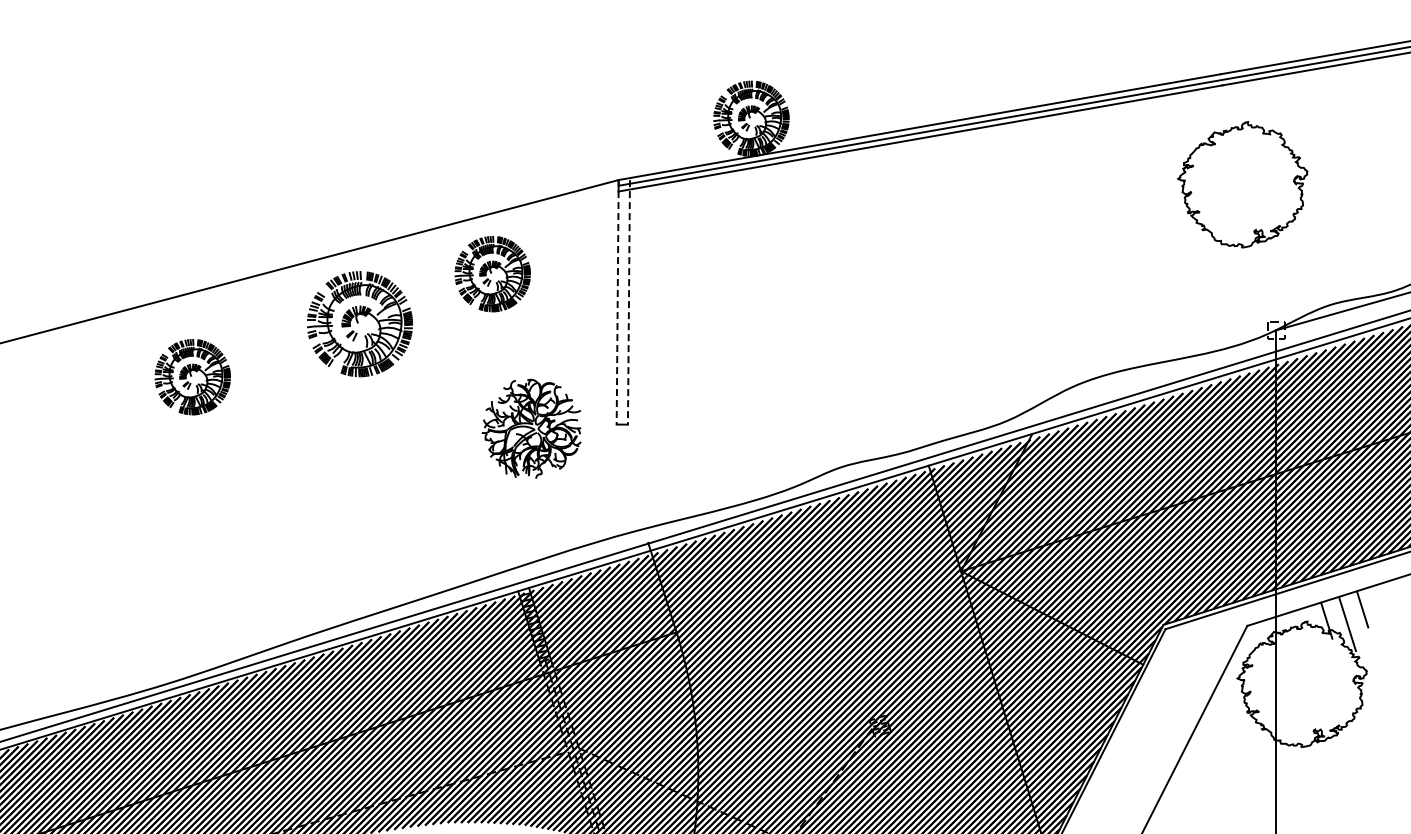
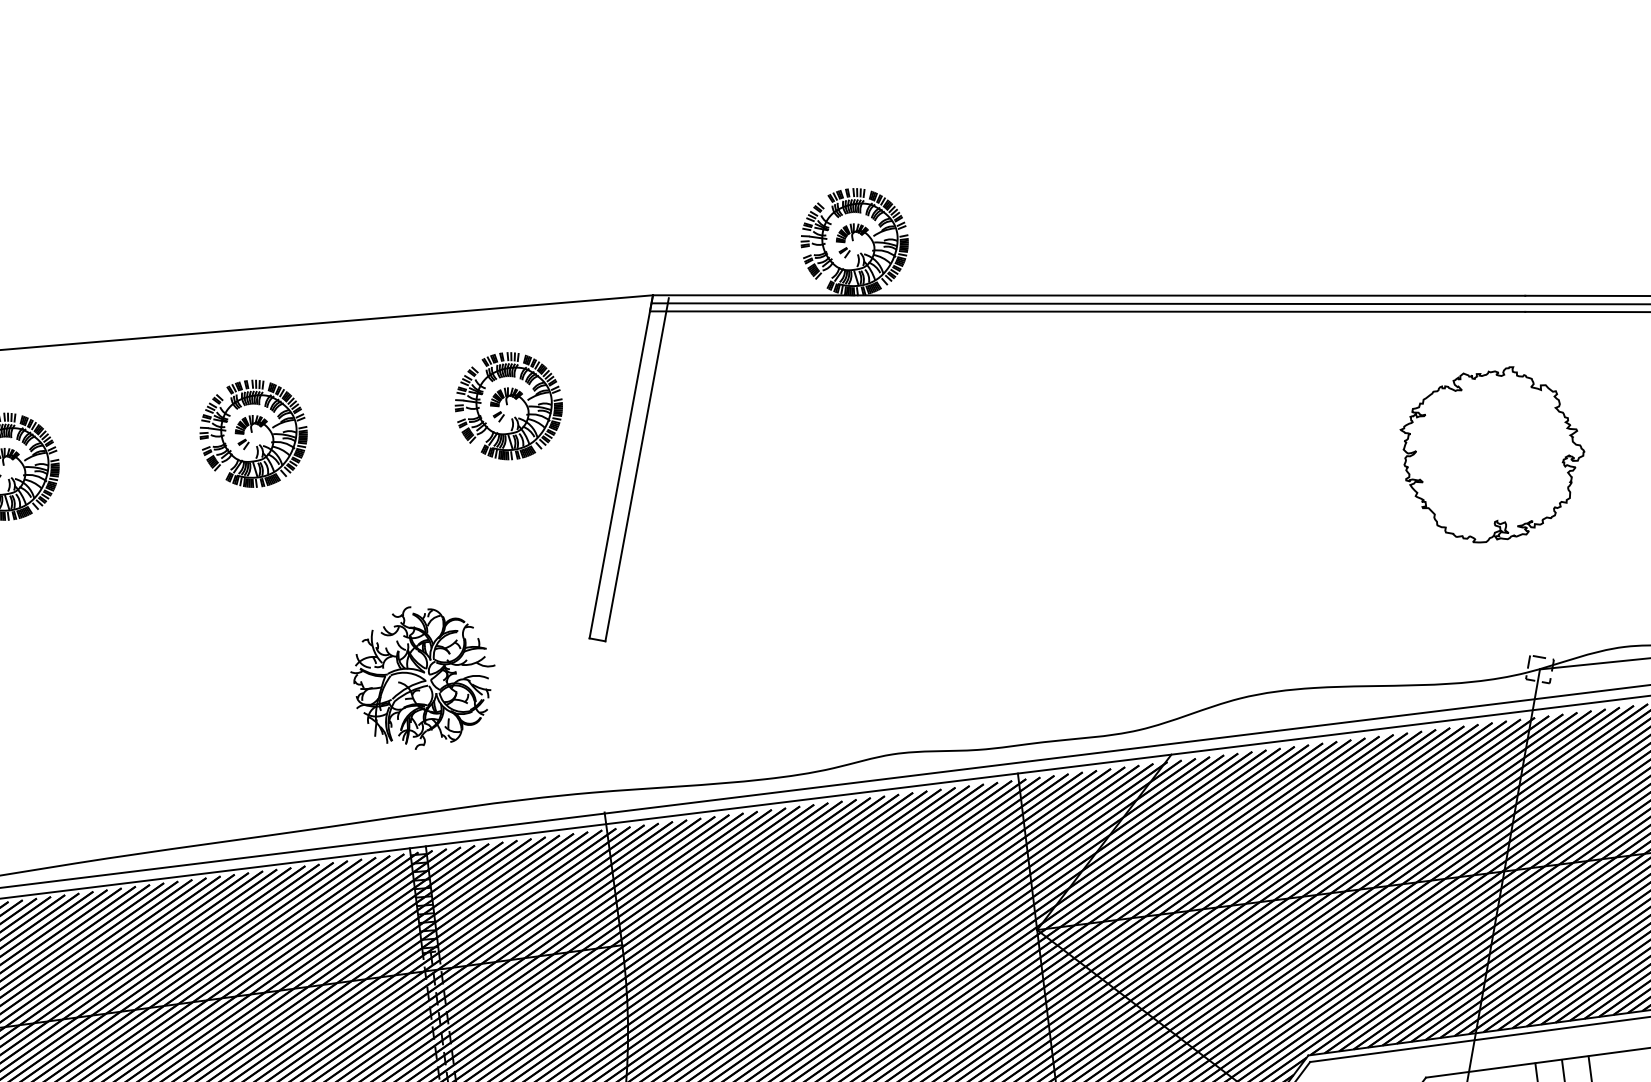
part: (1242, 184) -> (1489, 453), moved
part: (492, 274) -> (508, 406), moved
line: (617, 302) -> (620, 467), dashed -> solid
line: (628, 302) -> (636, 469), dashed -> solid
part: (359, 324) -> (252, 434), size x0.71
part: (531, 428) -> (421, 678), moved

